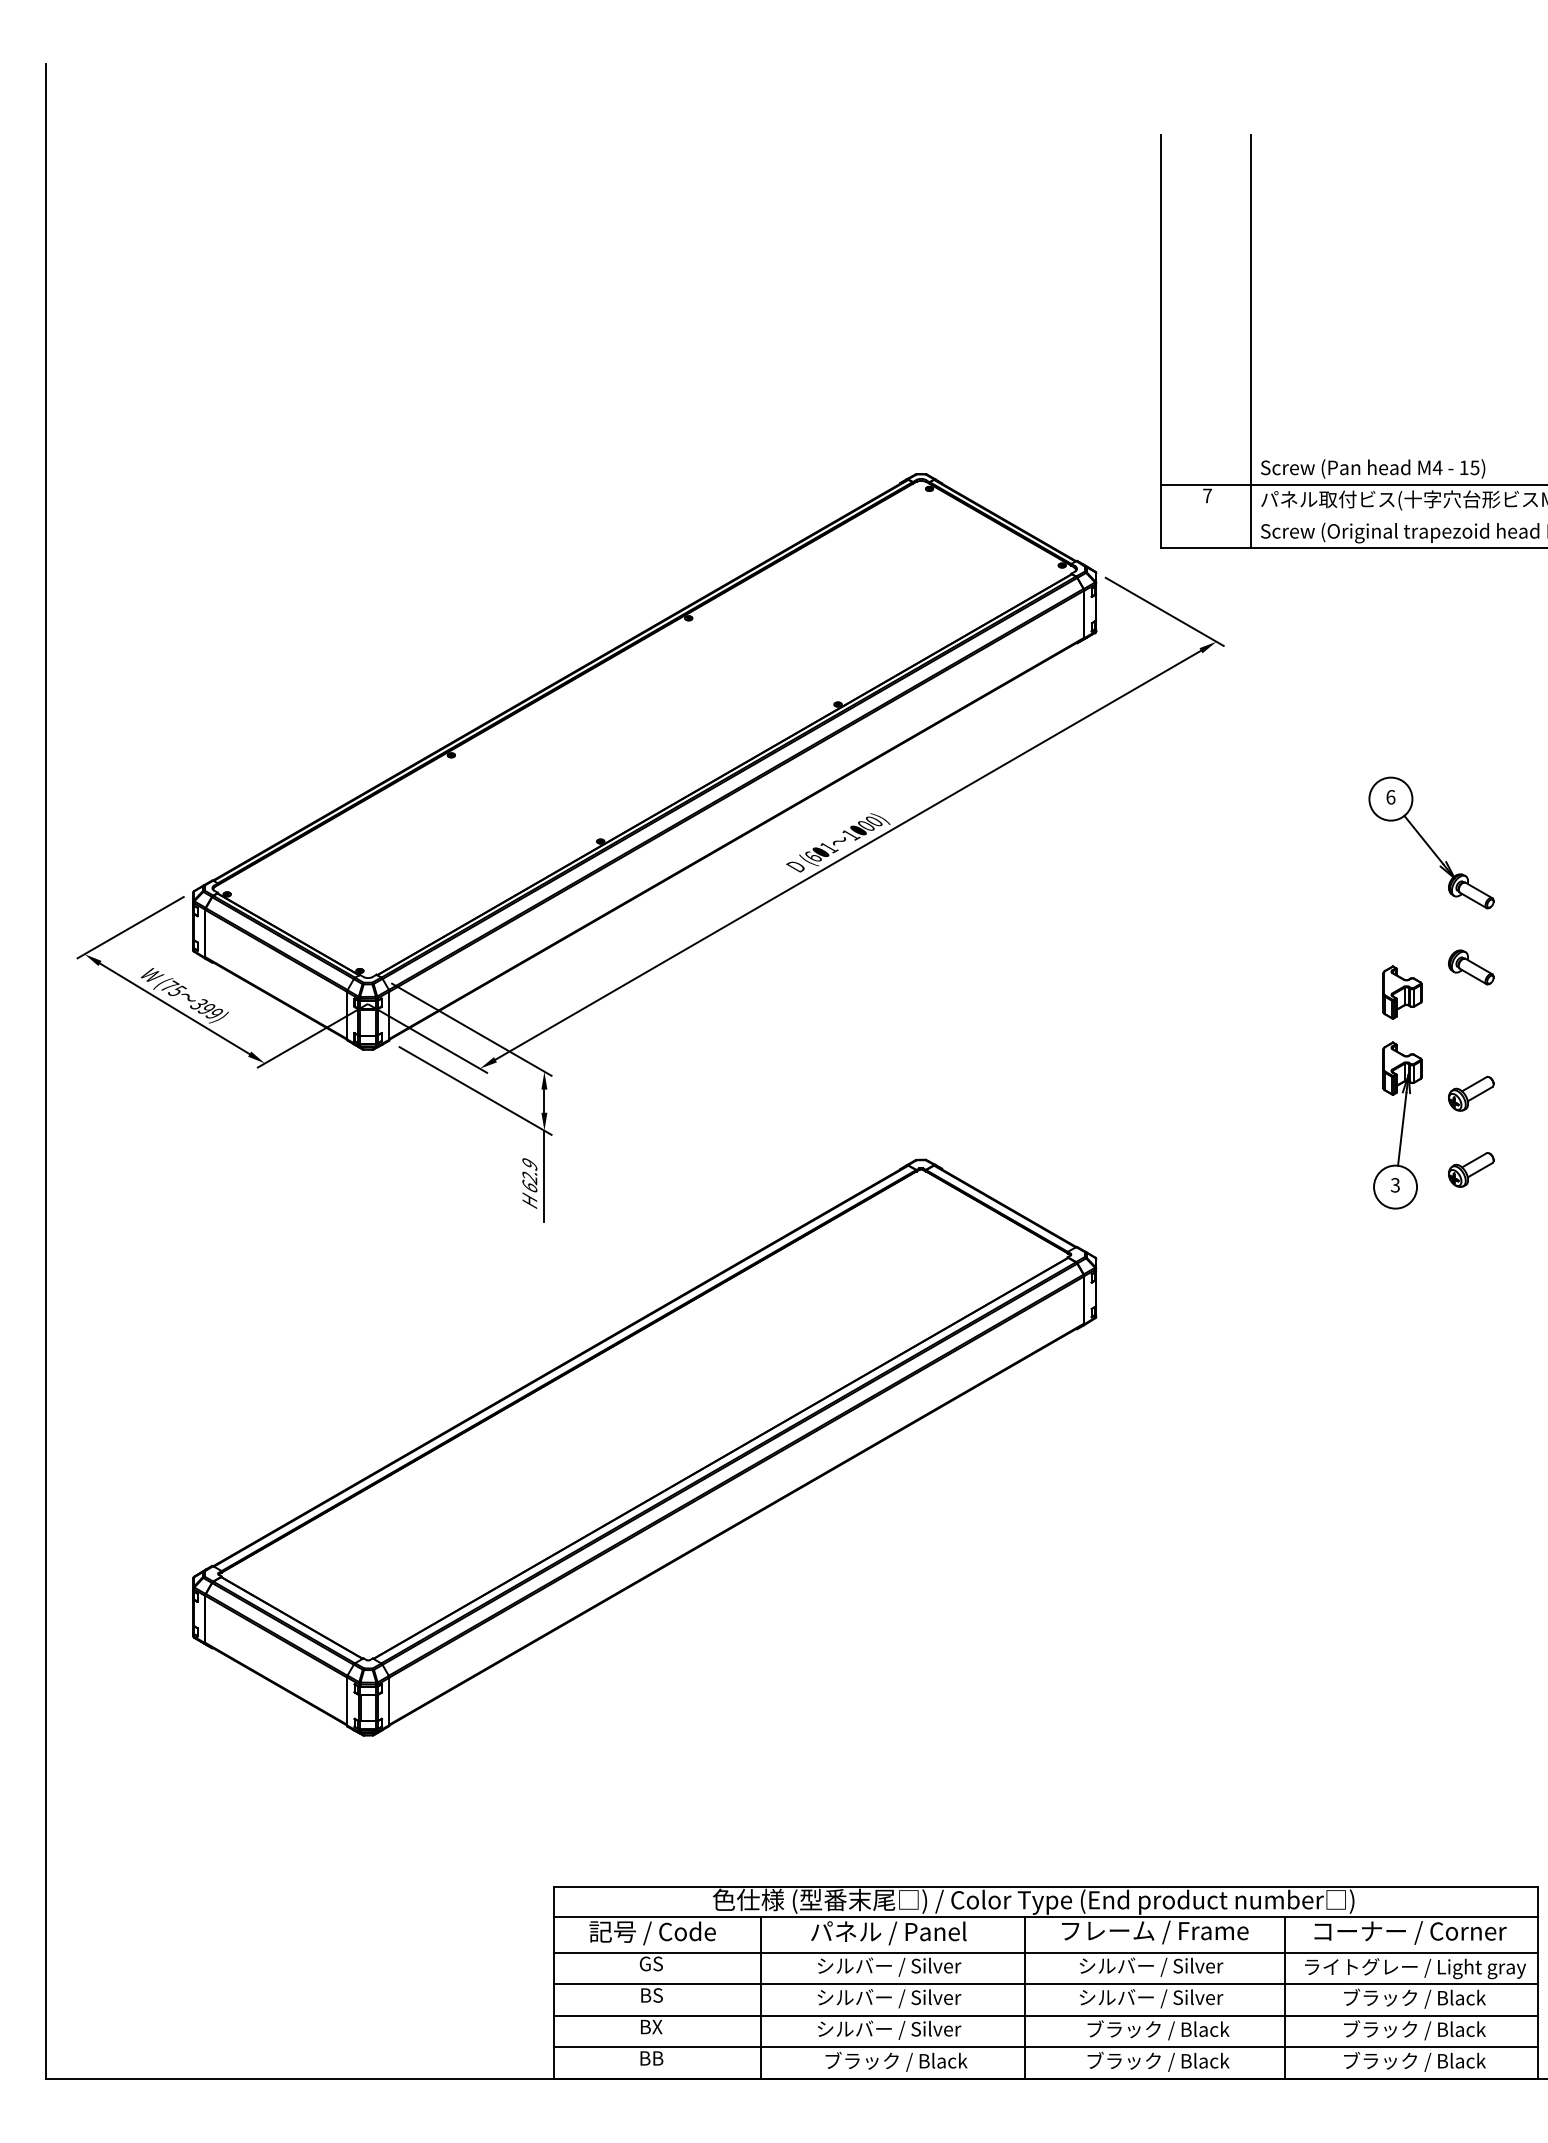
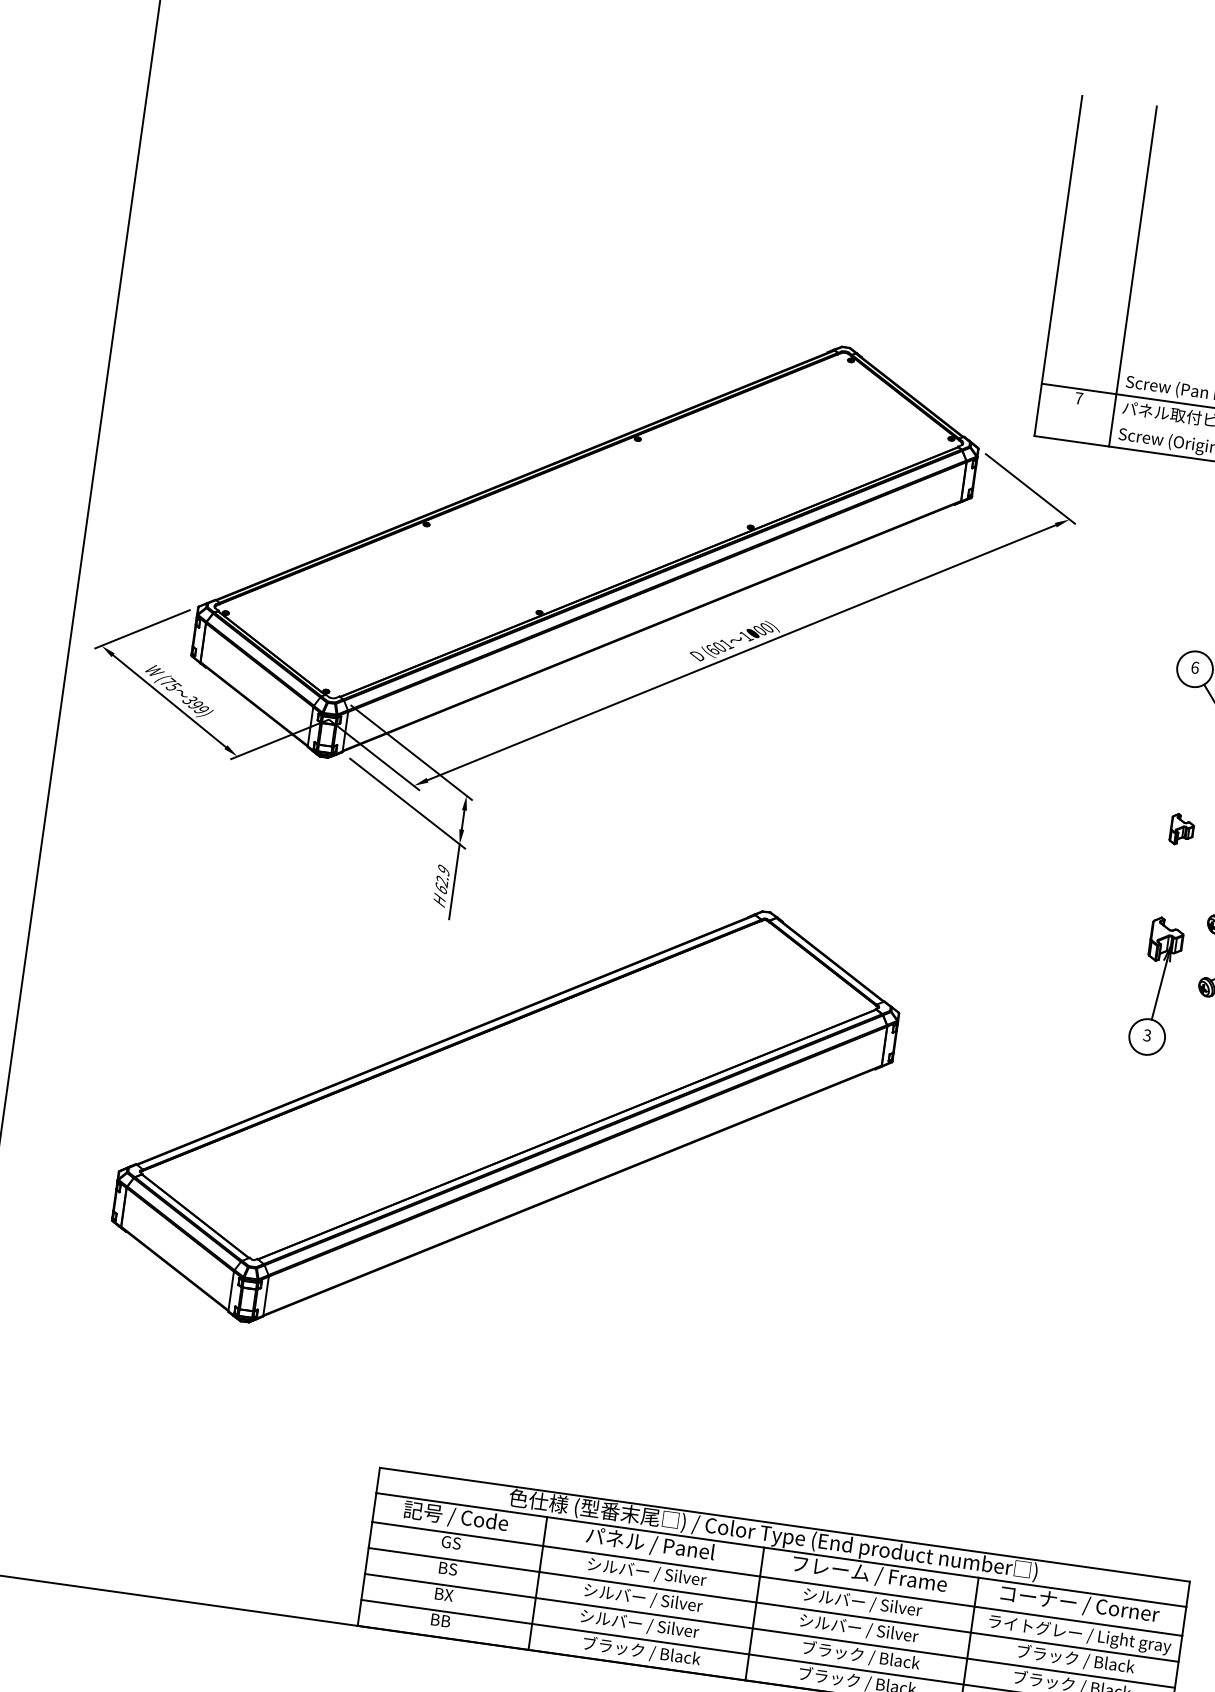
part: (1402, 992) -> (1182, 829), size x0.7
part: (1397, 1125) -> (1155, 986), moved

